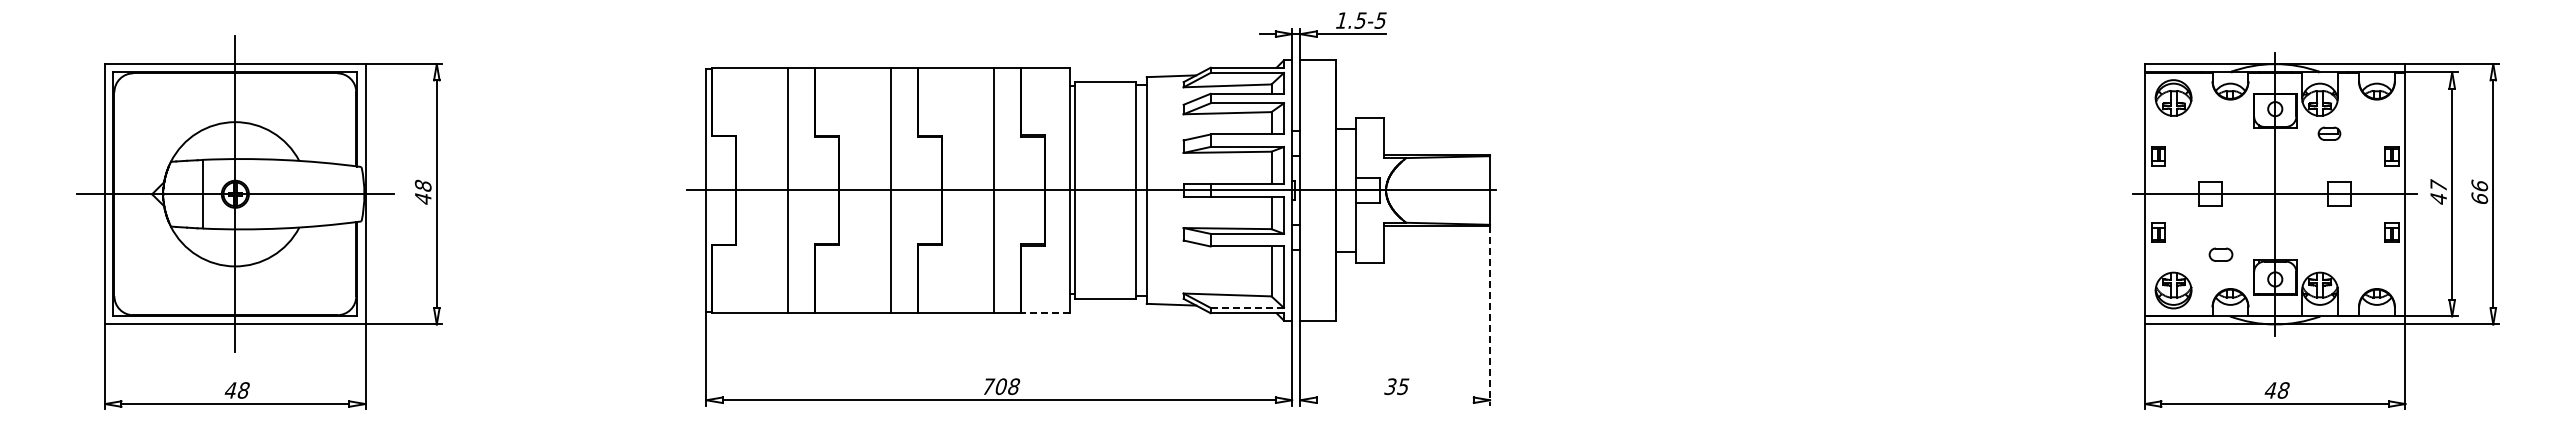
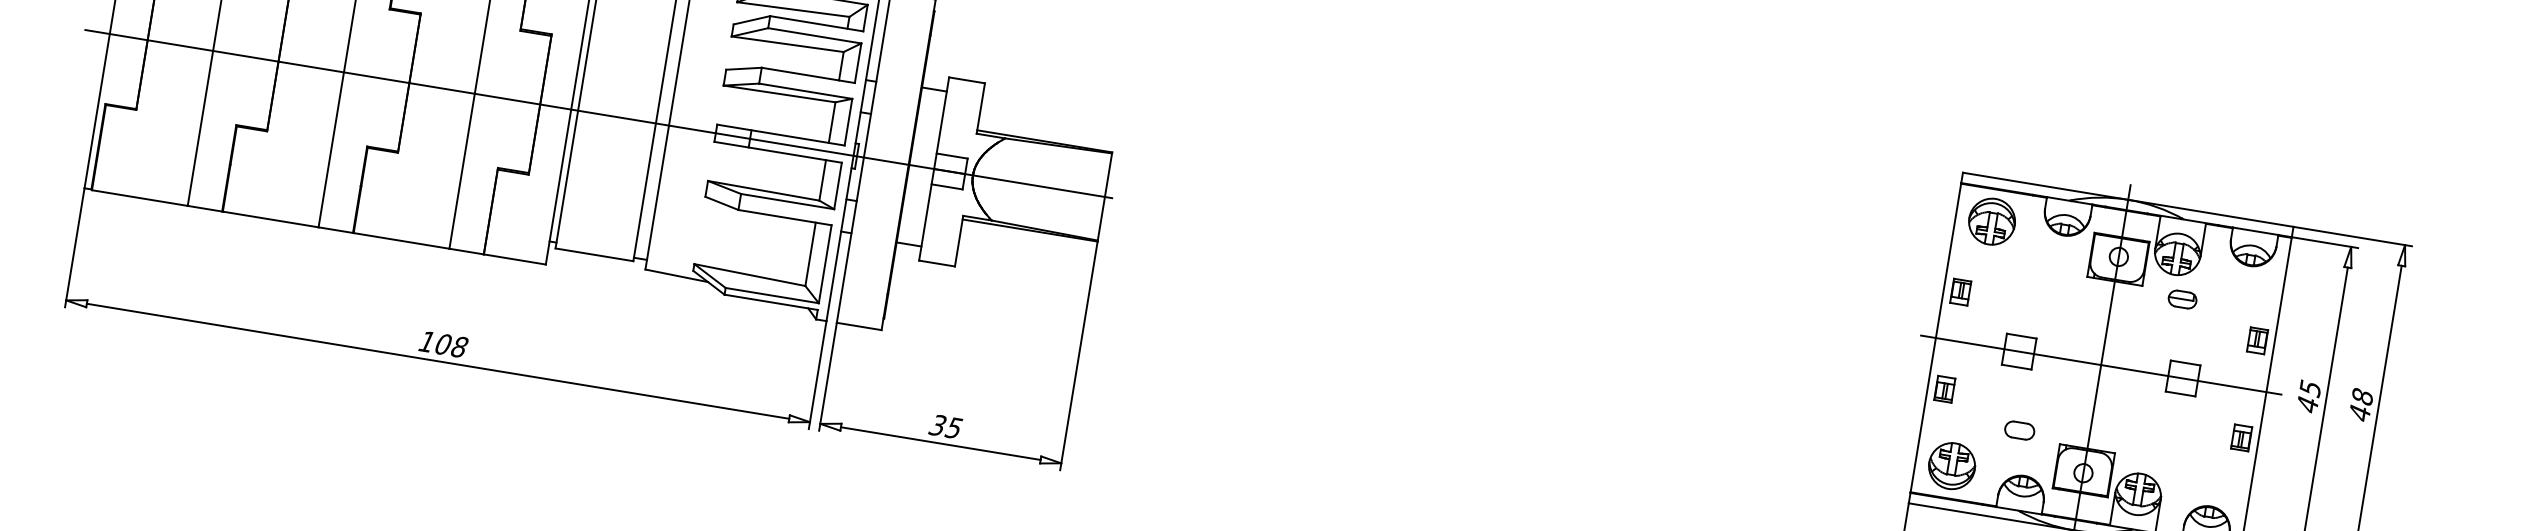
text: (2438, 185) -> (2310, 387), 47 -> 45
text: (2479, 191) -> (2361, 404), 66 -> 48
line: (1247, 307) -> (772, 295), dashed -> solid
line: (1044, 312) -> (513, 259), dashed -> solid
line: (1490, 316) -> (1079, 357), dashed -> solid
text: (988, 386) -> (427, 341), 708 -> 108
line: (1394, 400) -> (939, 443), added

